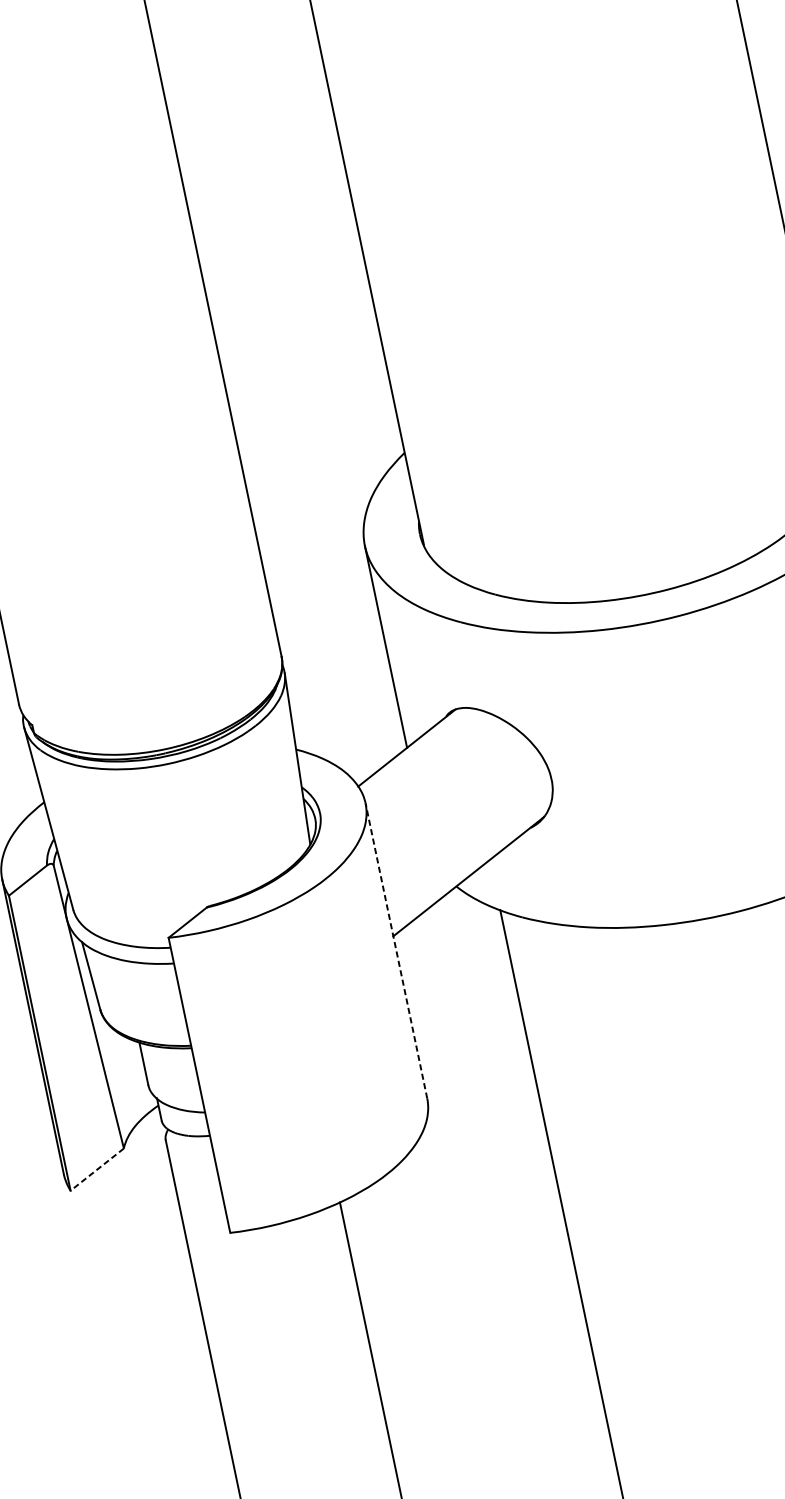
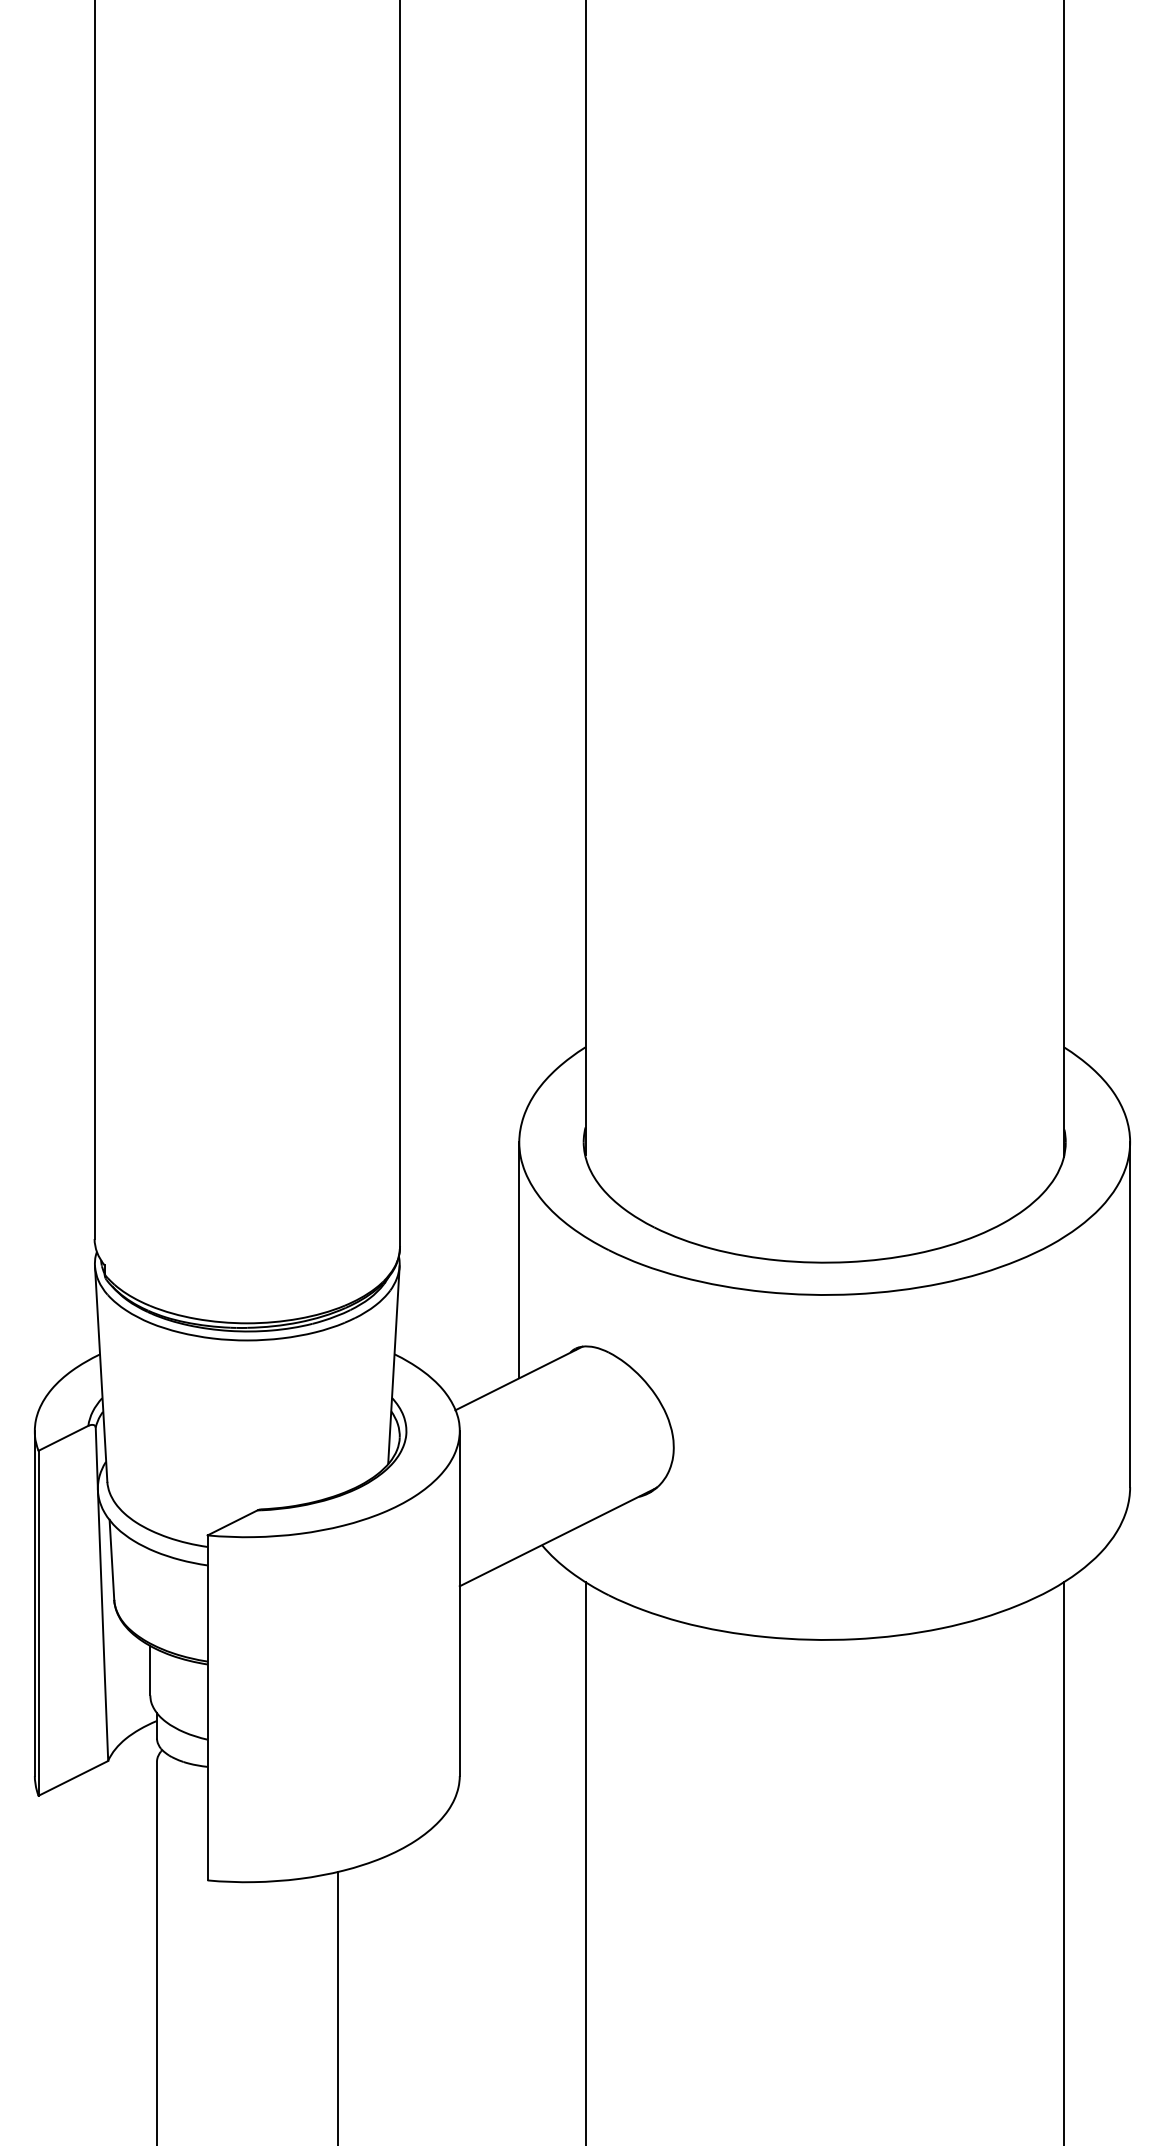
line: (396, 951) -> (459, 1603), dashed -> solid
line: (97, 1169) -> (73, 1778), dashed -> solid

